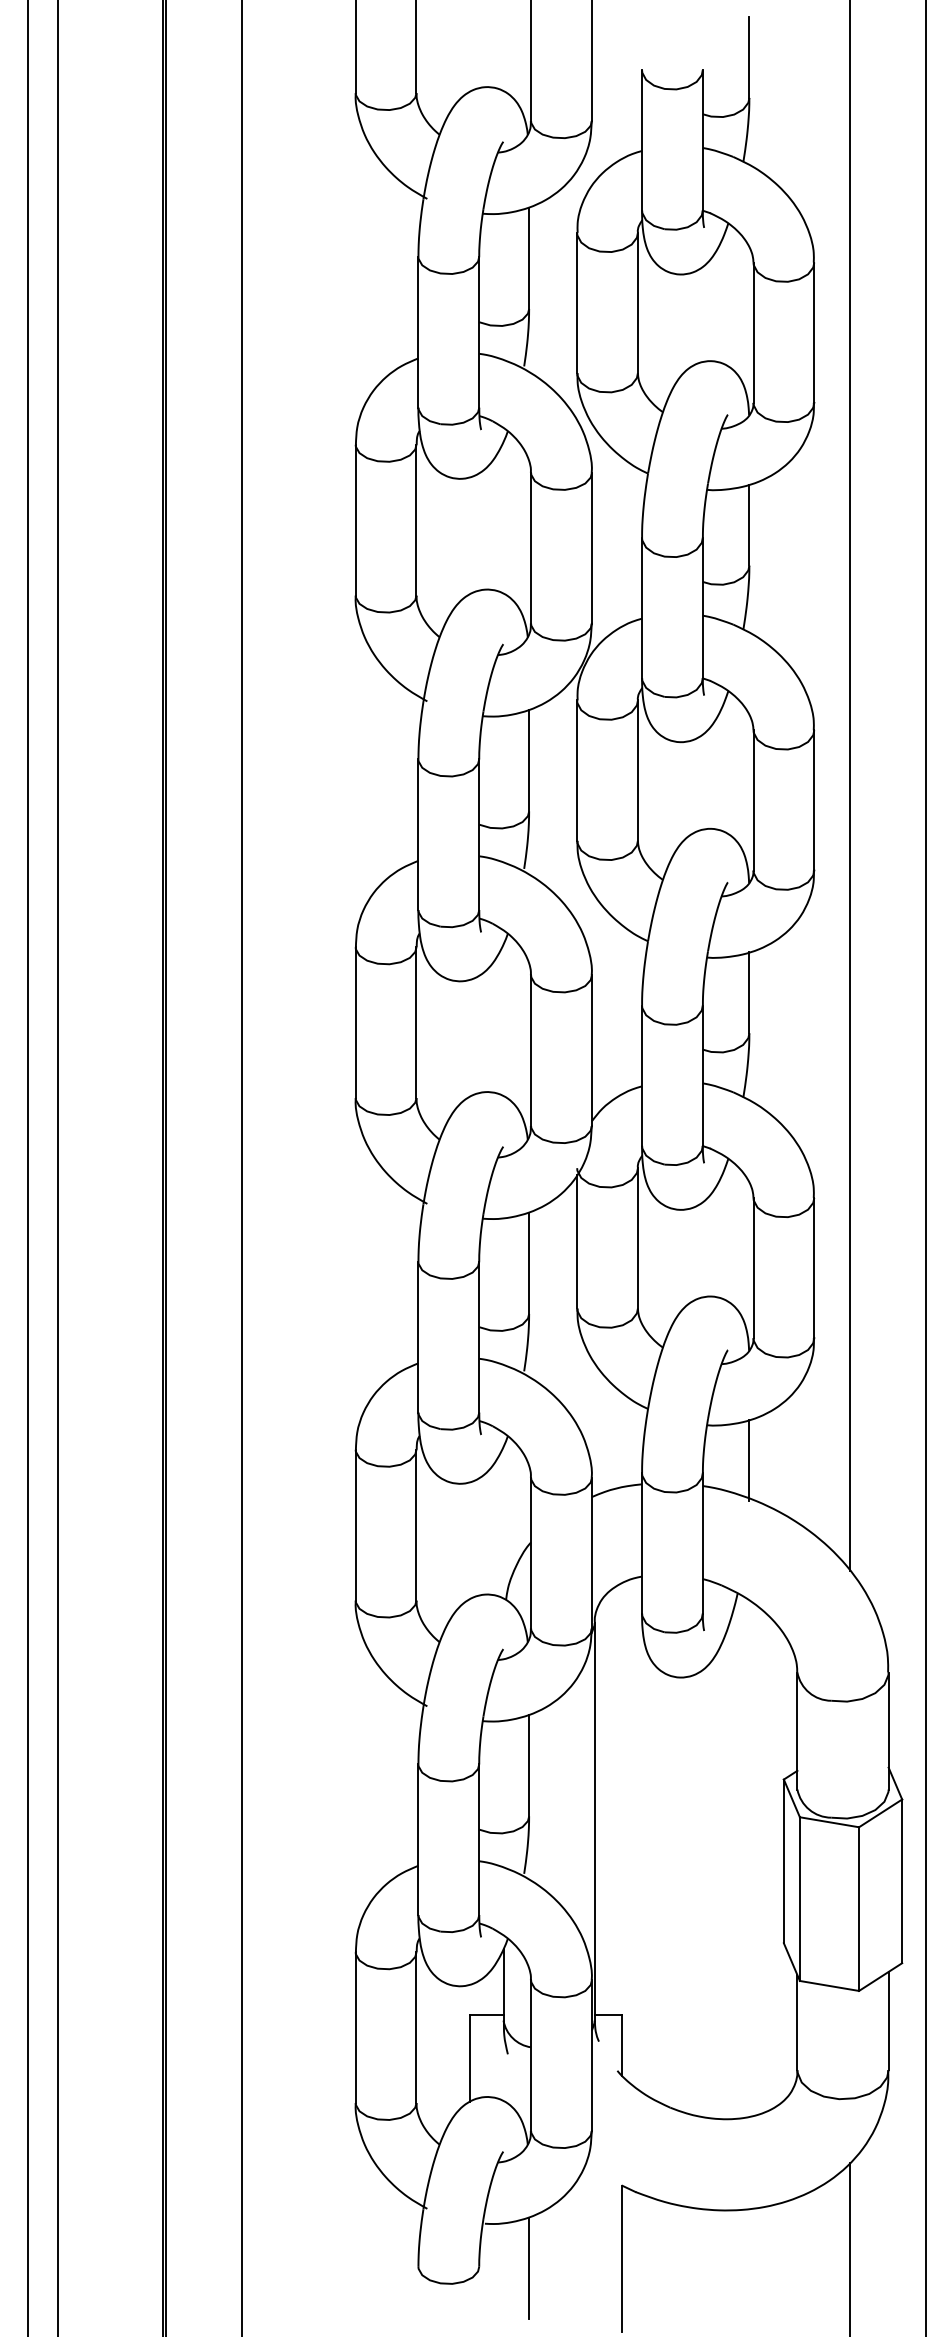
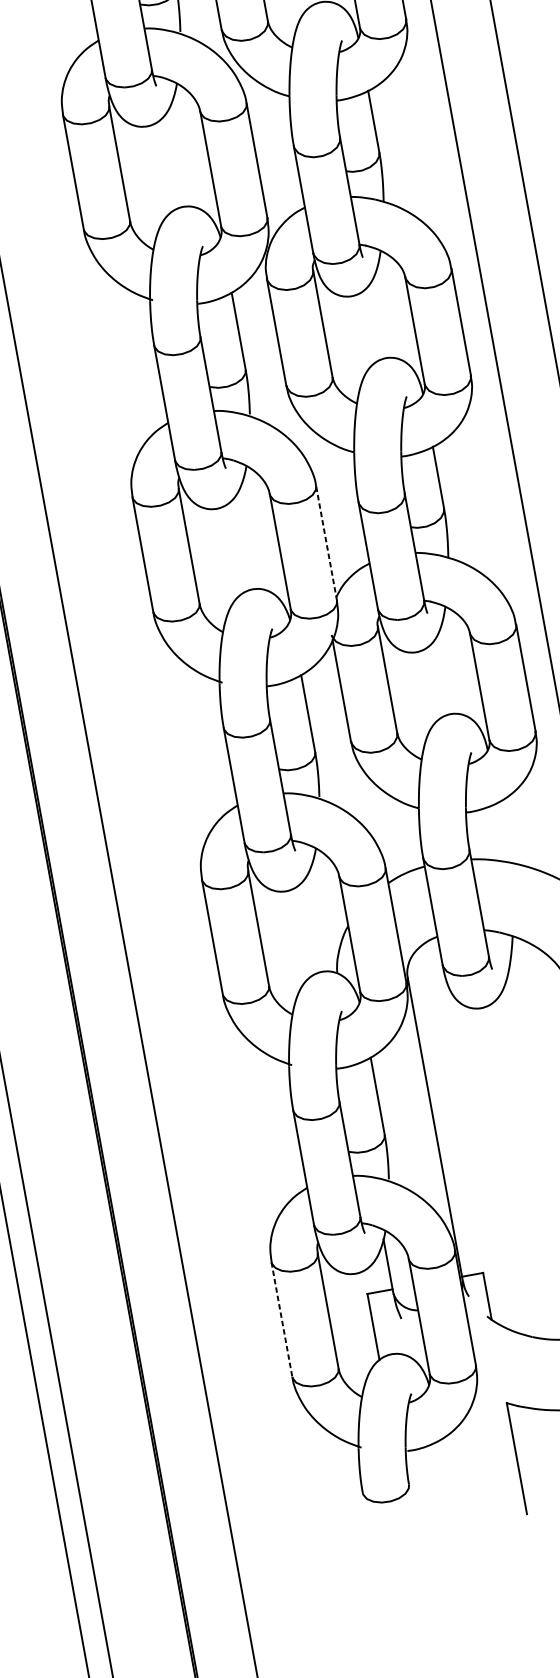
line: (591, 1050) -> (326, 543), solid -> dashed
line: (749, 1460) -> (503, 833), removed
line: (355, 2028) -> (281, 1320), solid -> dashed
line: (529, 2267) -> (447, 1478), removed

